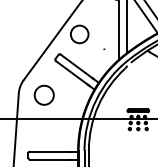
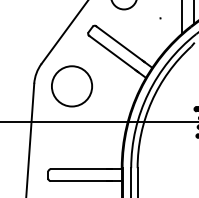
circle: (43, 94) -> (70, 85), size x1.43

